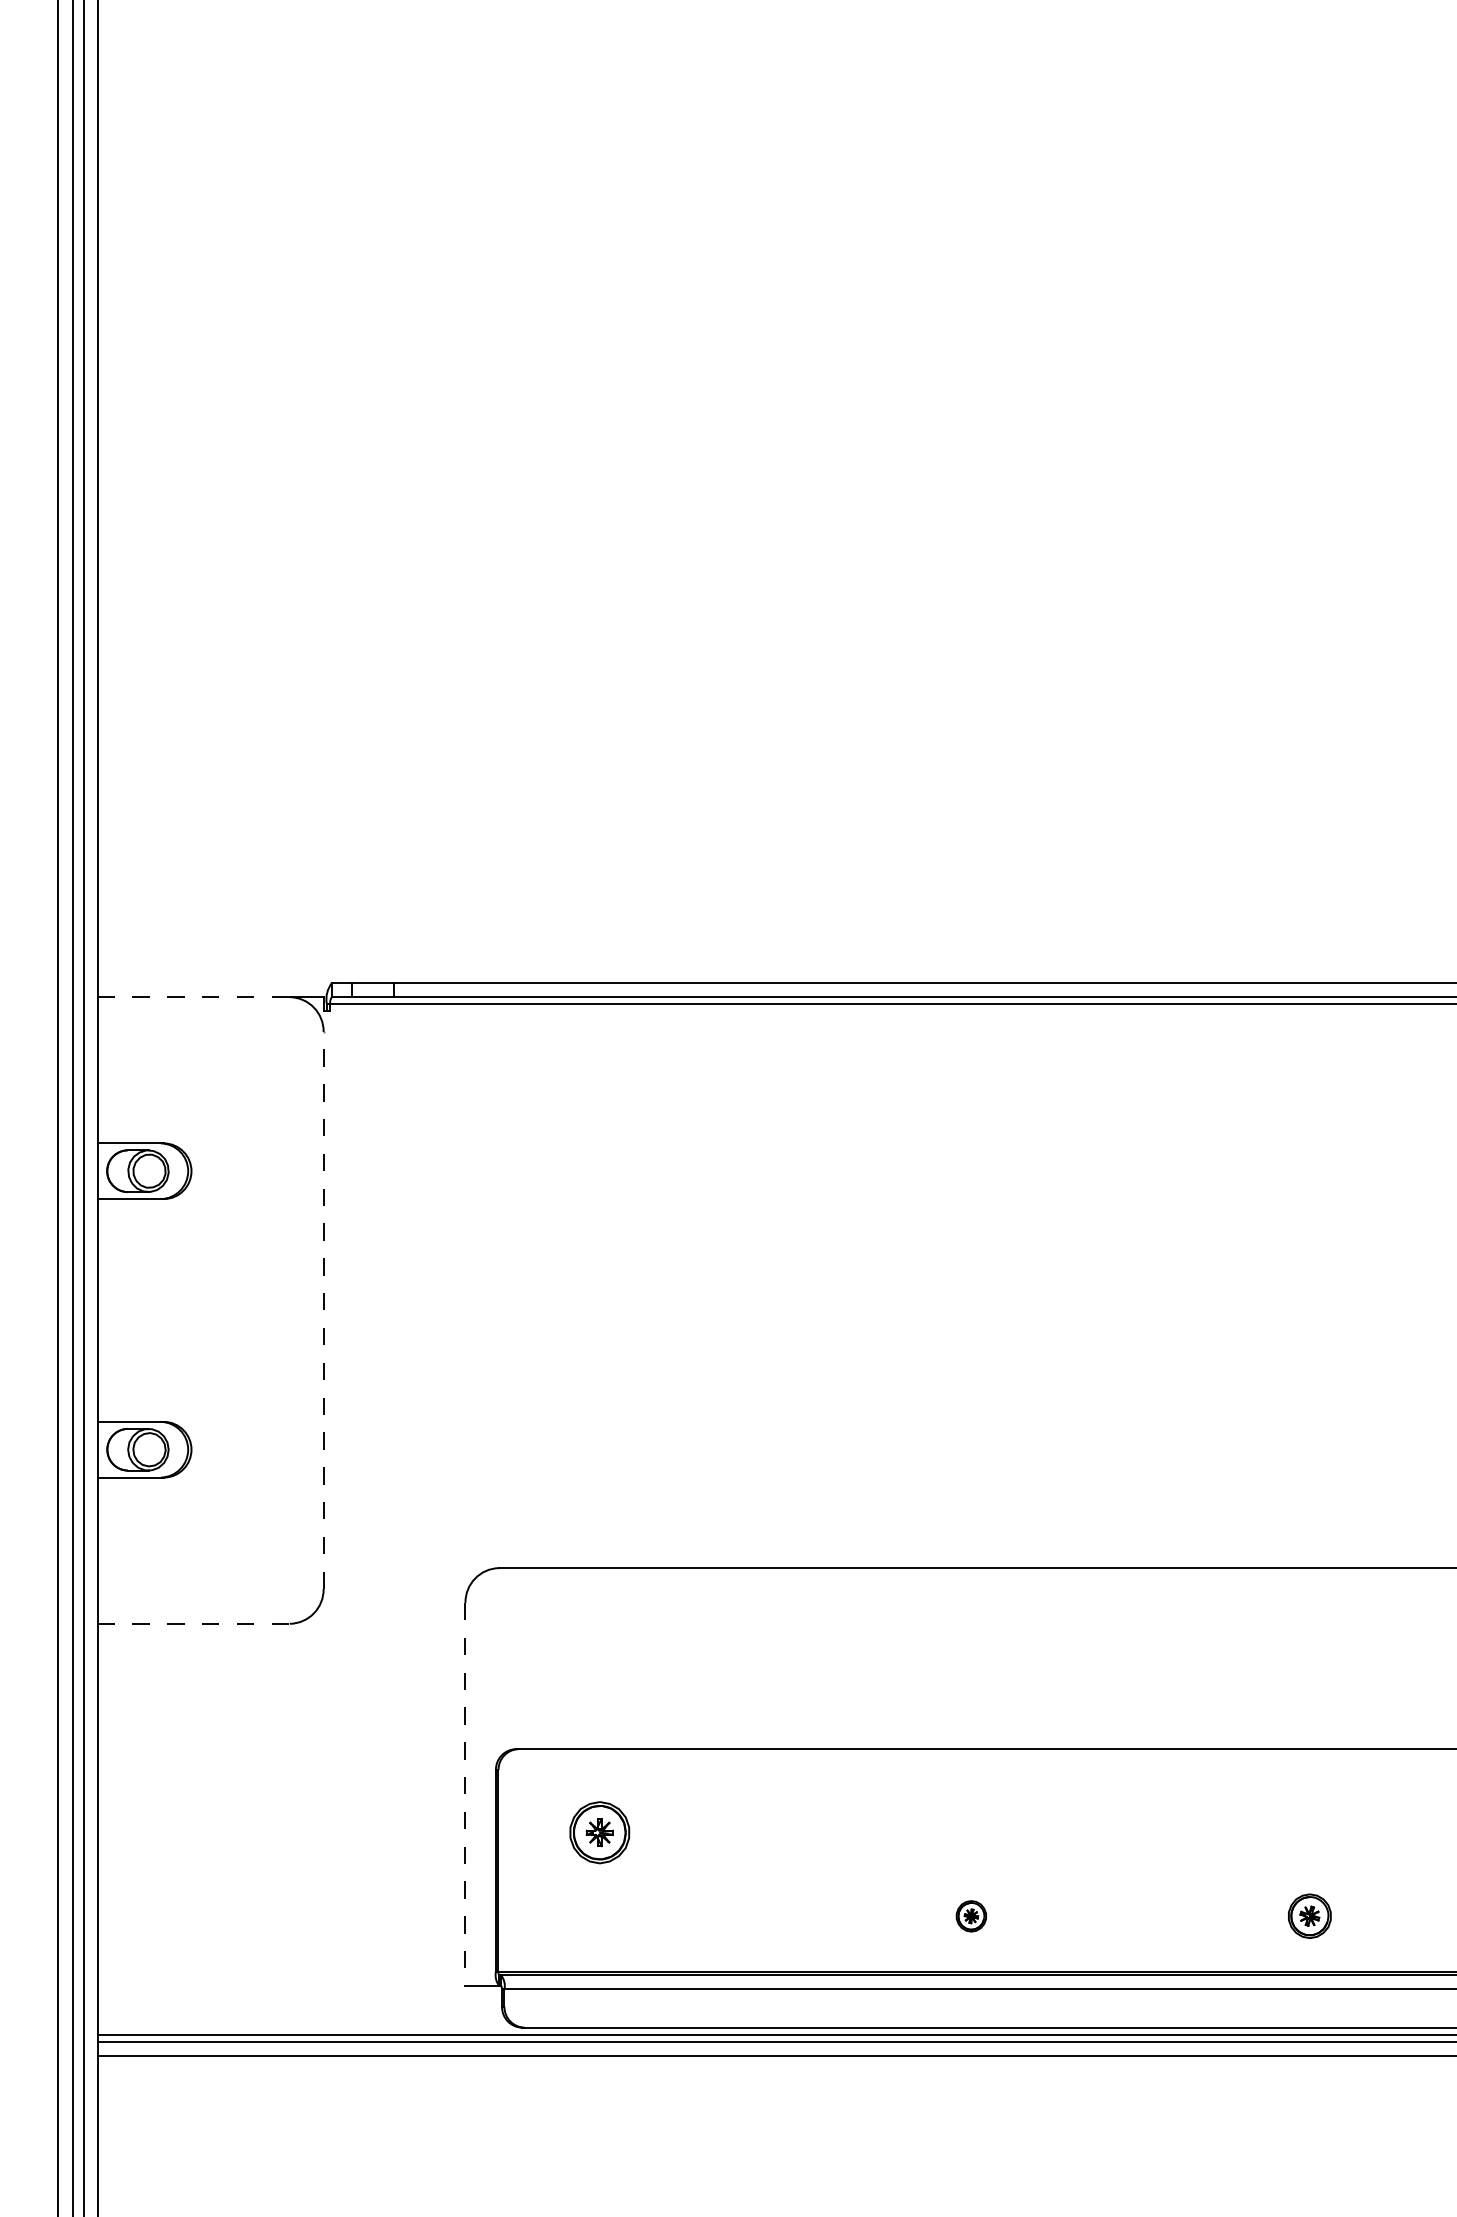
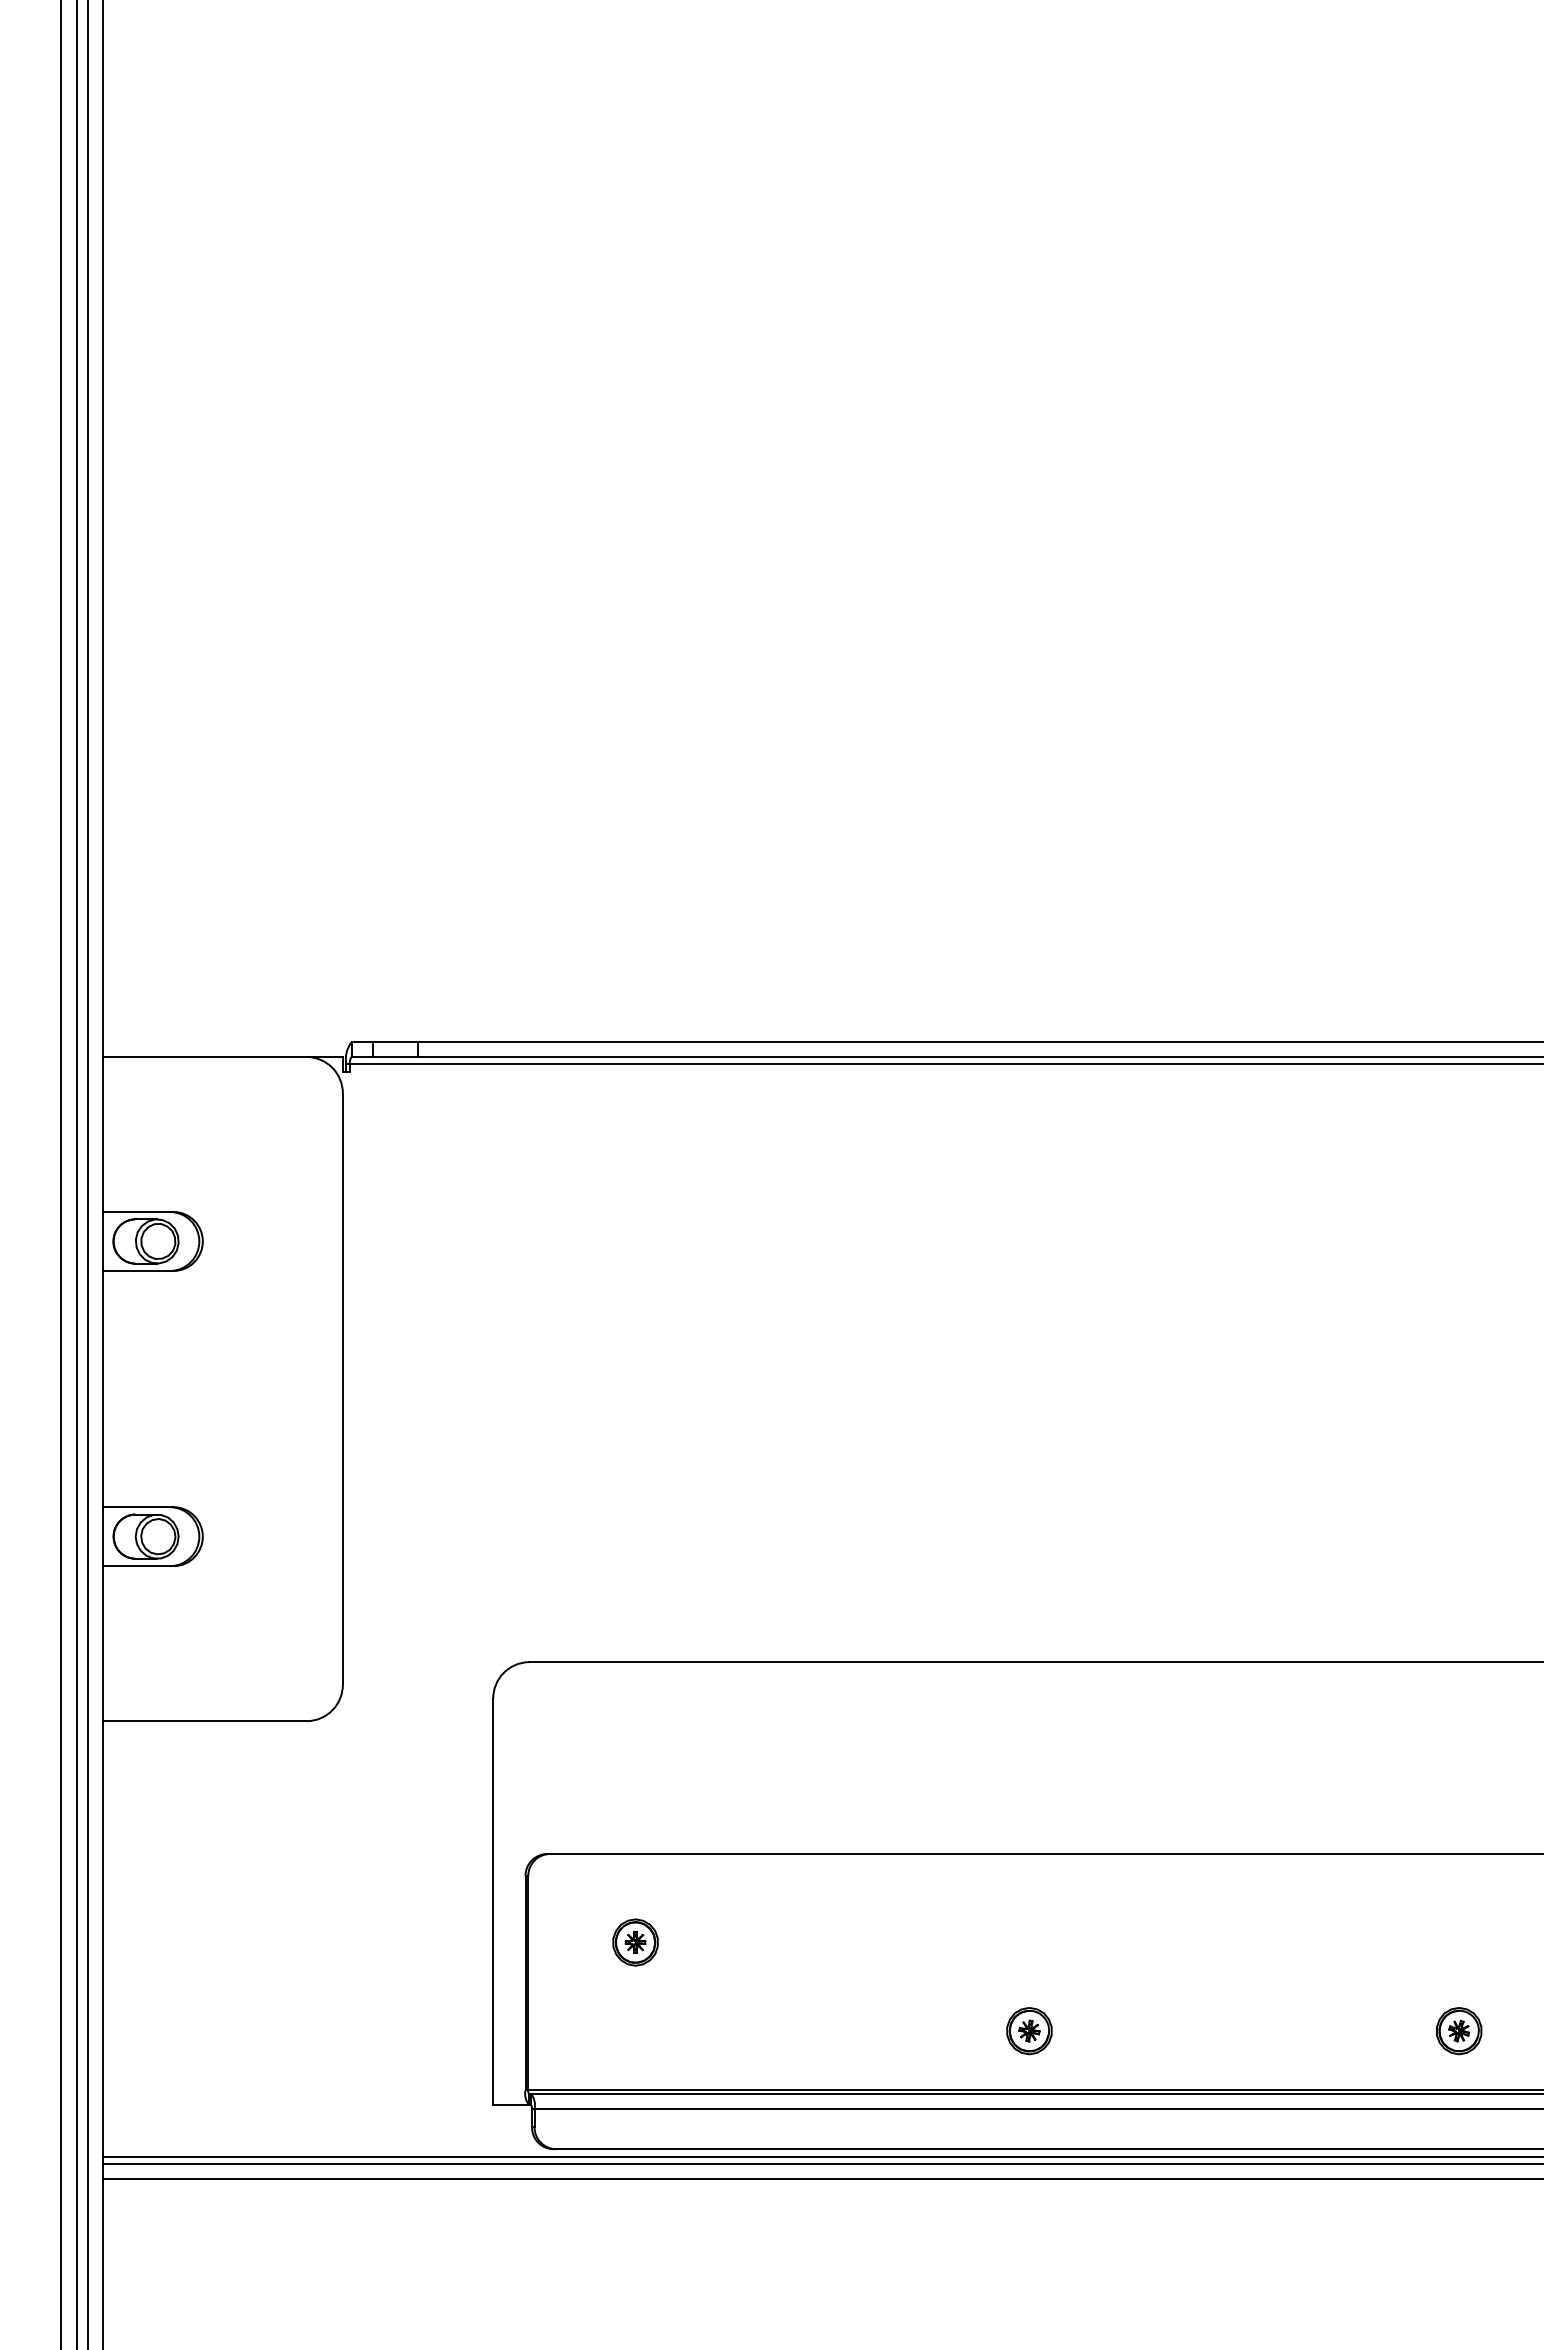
line: (194, 997) -> (205, 1057), dashed -> solid
line: (323, 1309) -> (342, 1388), dashed -> solid
line: (194, 1624) -> (205, 1721), dashed -> solid
line: (465, 1793) -> (493, 1901), dashed -> solid
part: (599, 1832) -> (635, 1942), size x0.71
part: (971, 1916) -> (1029, 2031), size x1.43
part: (1310, 1916) -> (1459, 2031), moved

